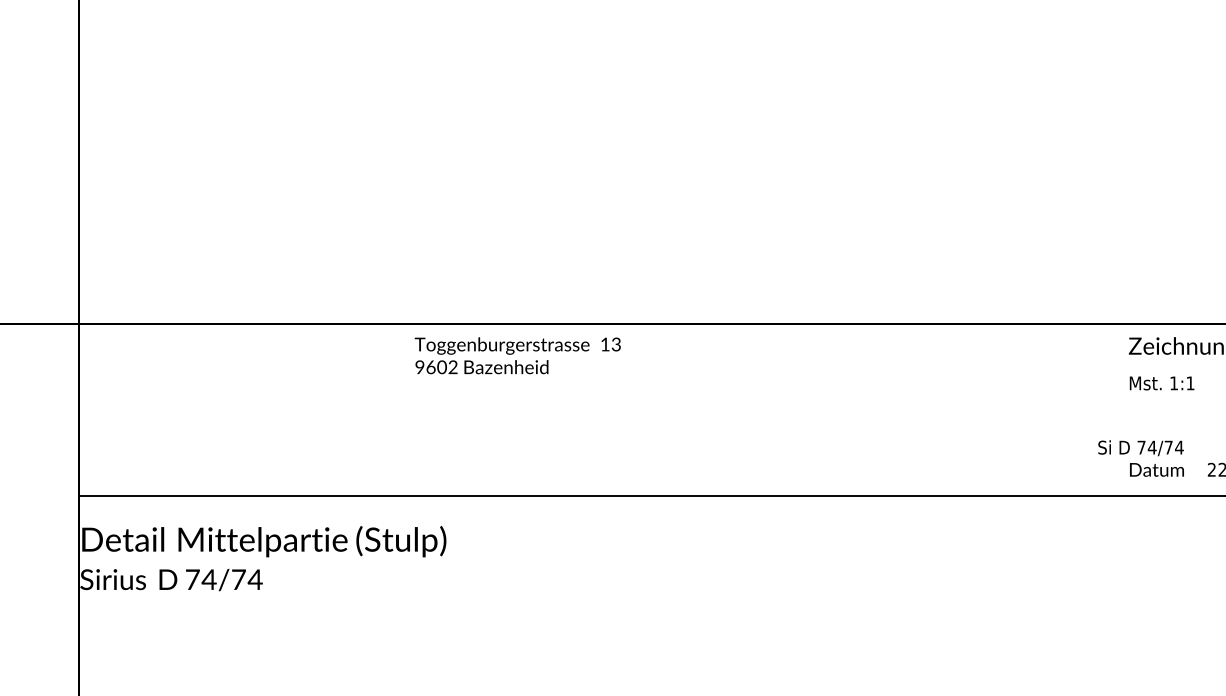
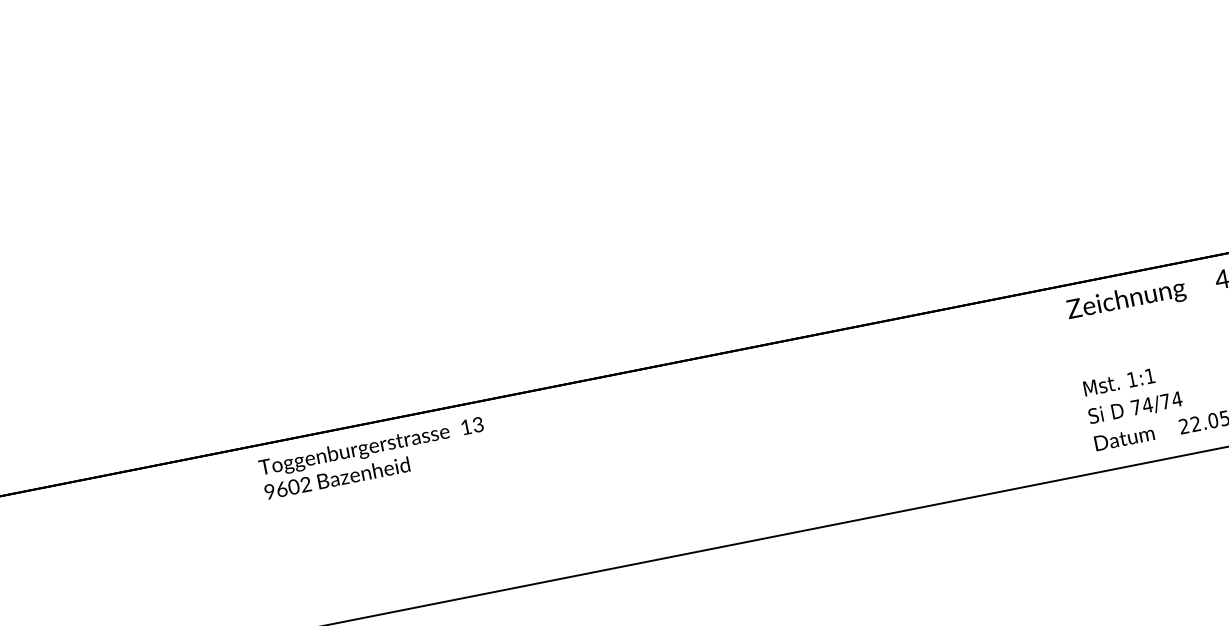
text: (517, 355) -> (373, 457), moved
text: (1161, 383) -> (1118, 382), moved
text: (1140, 448) -> (1135, 408), moved

